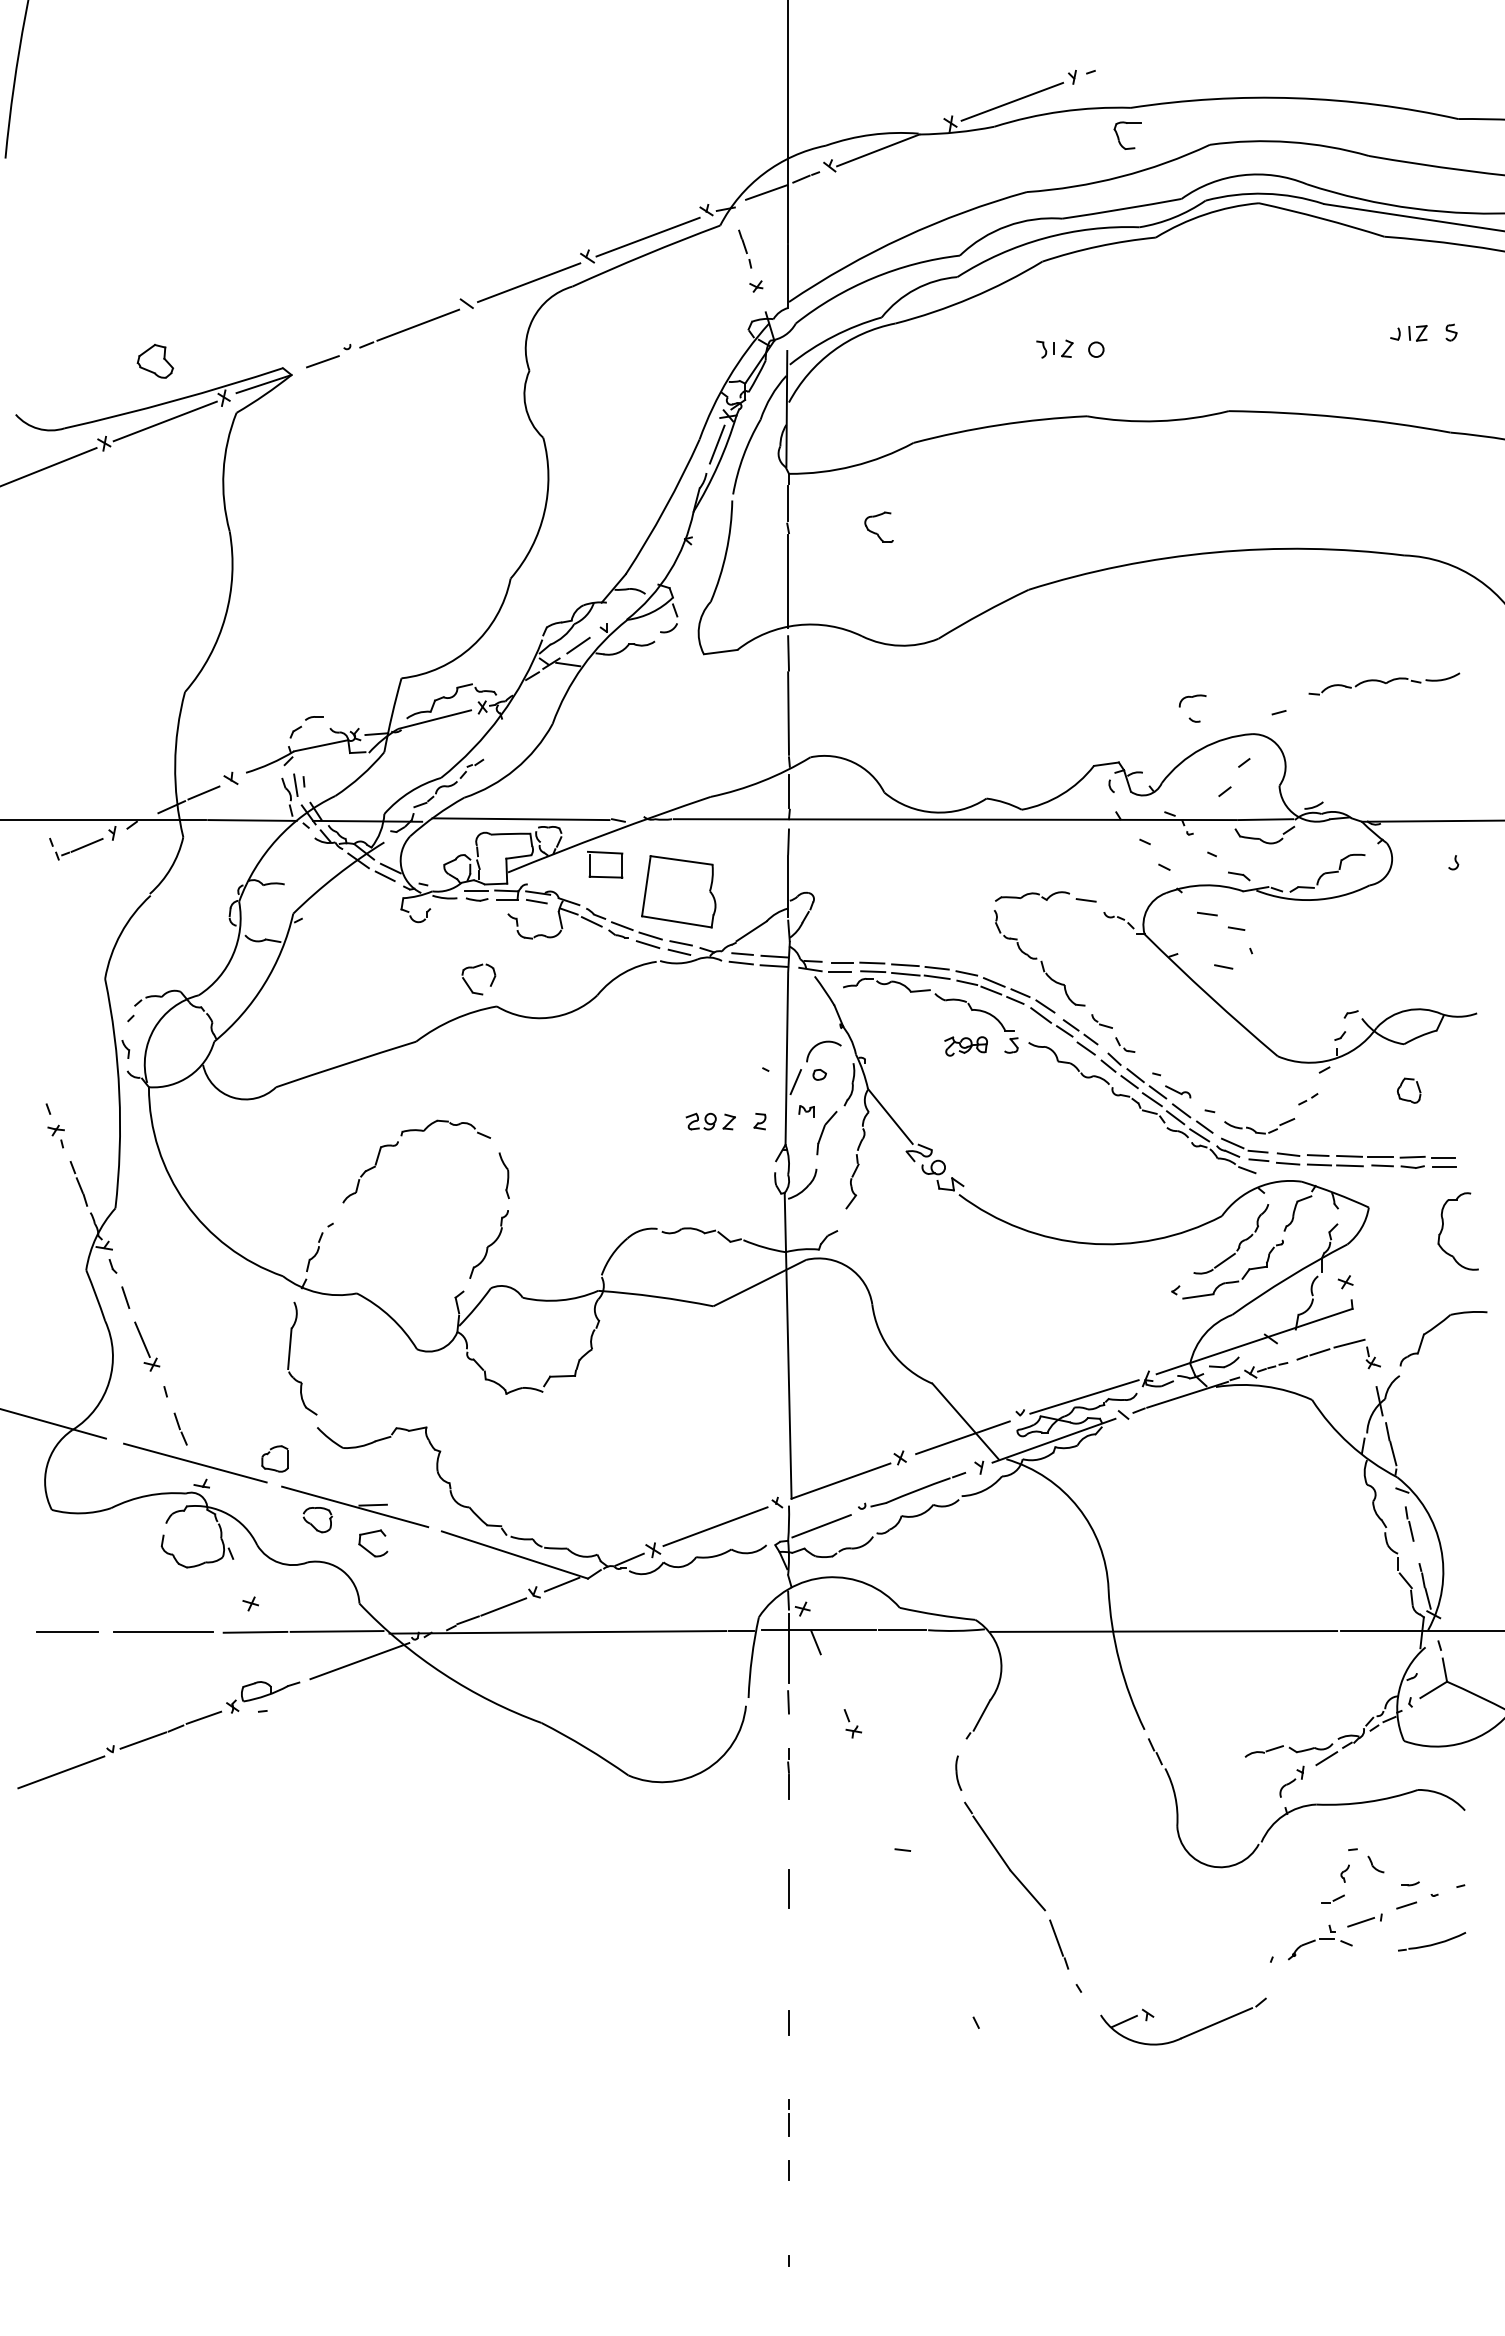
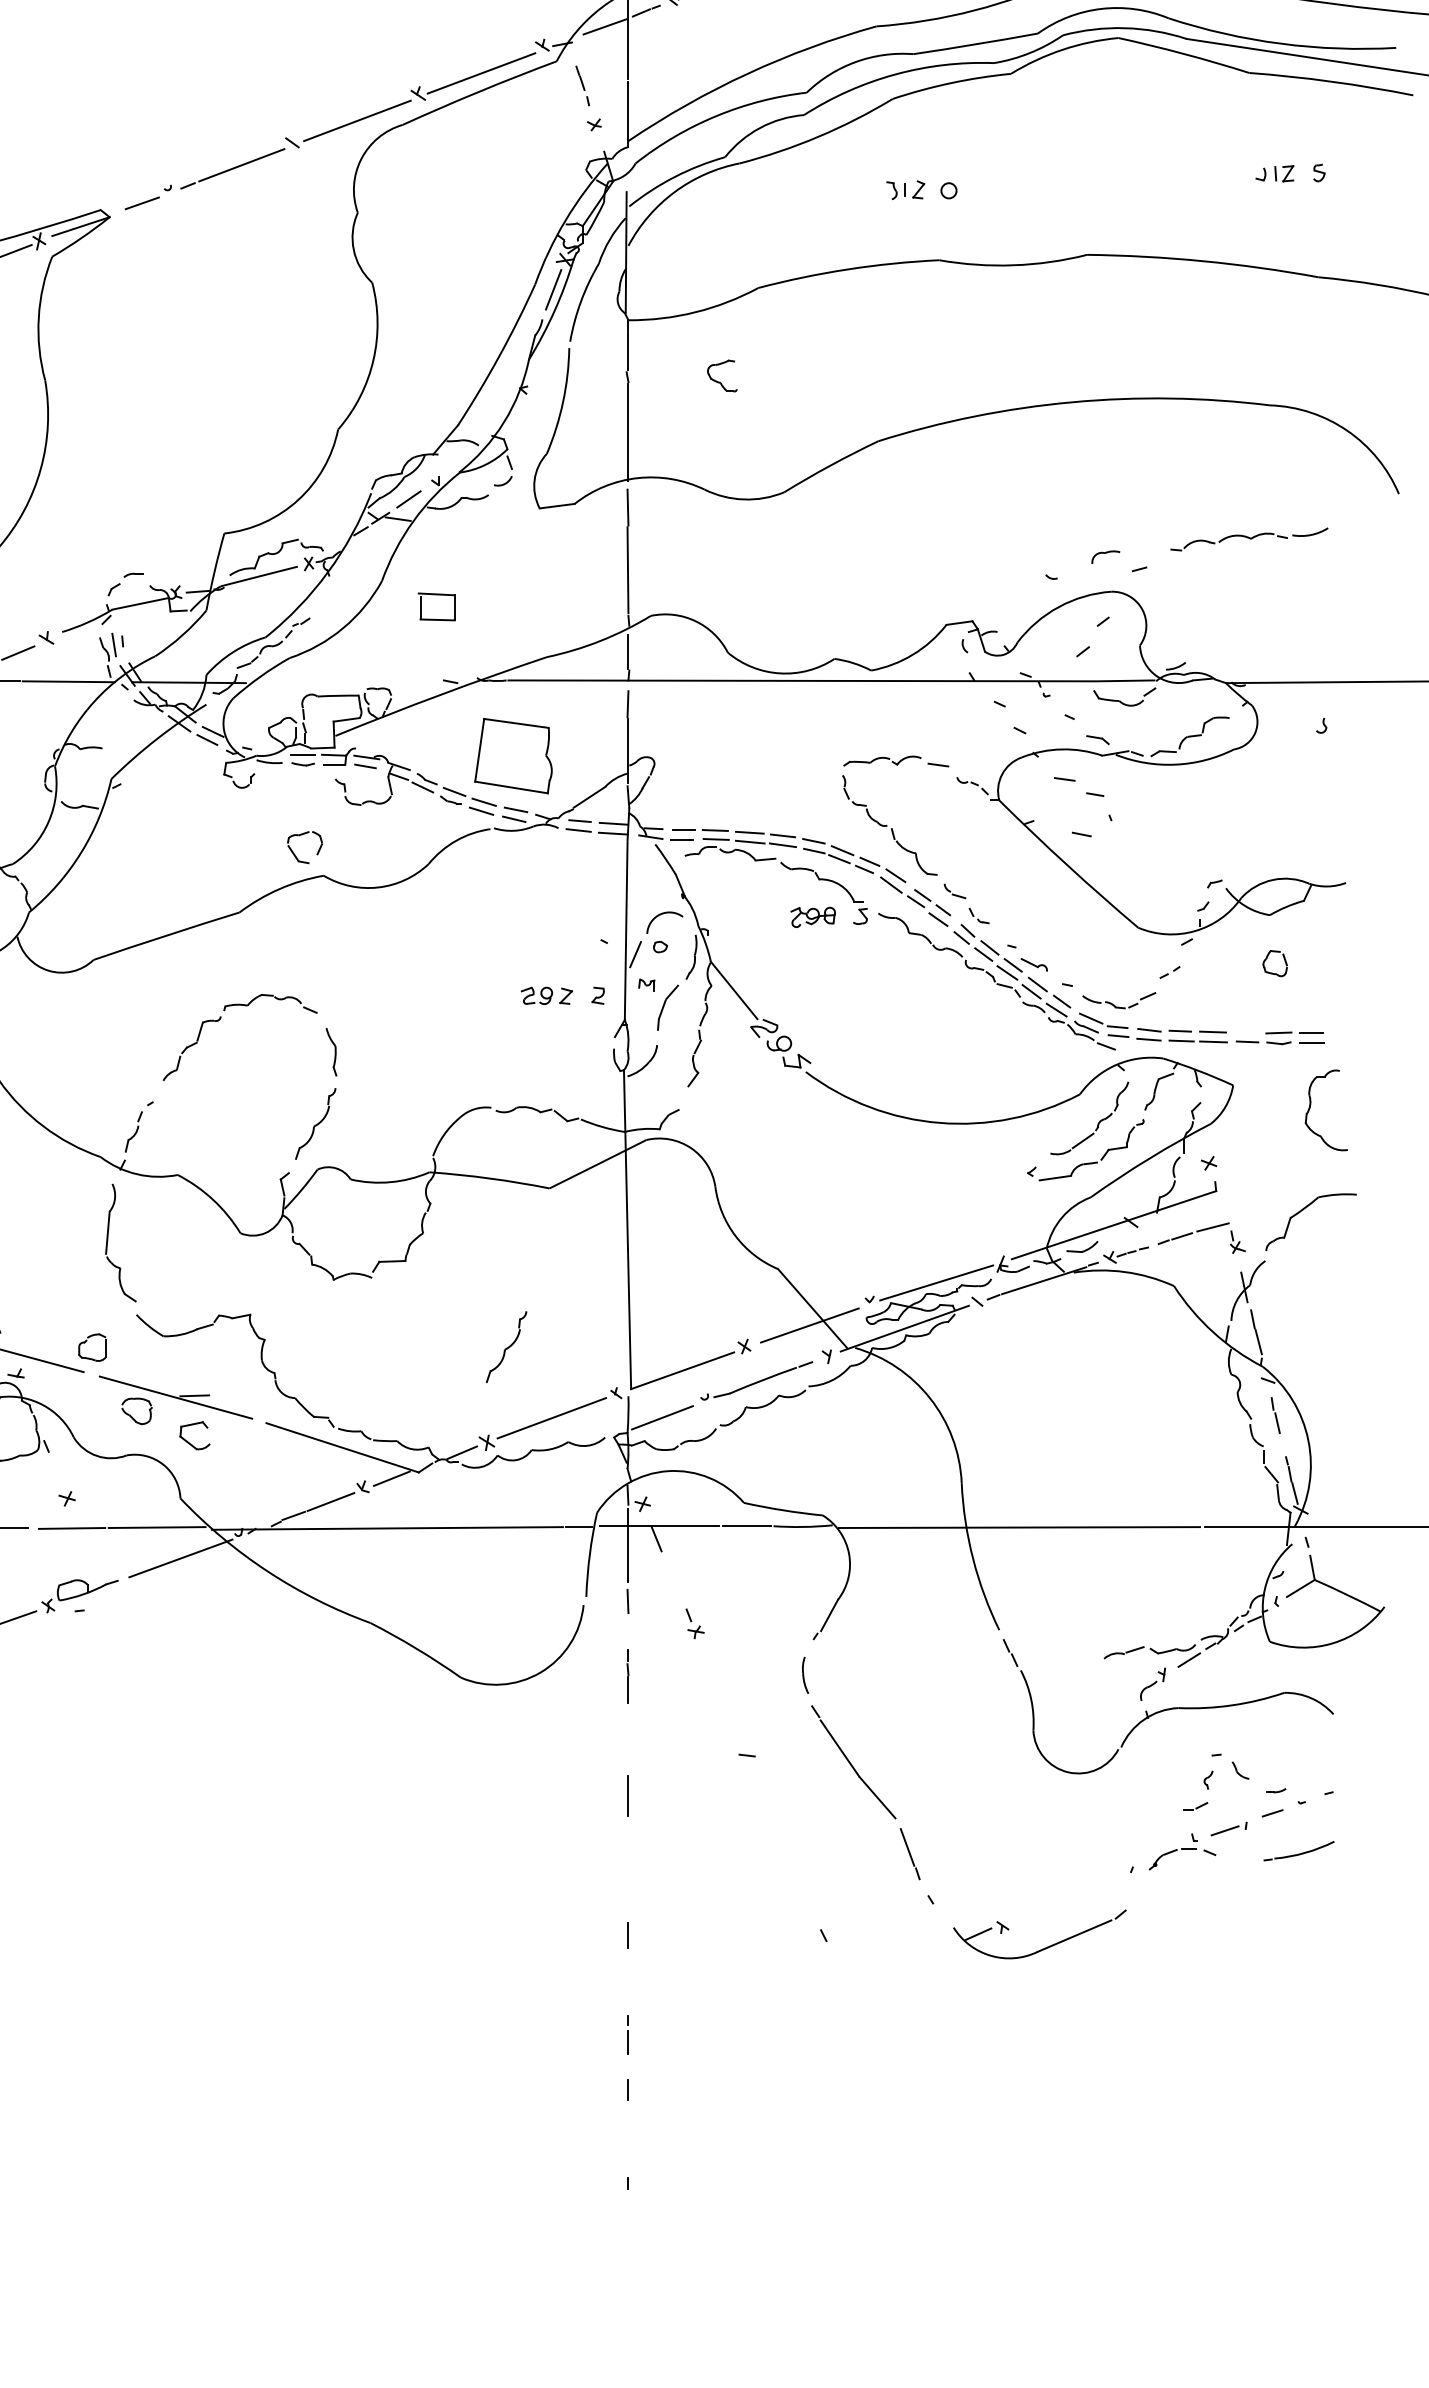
part: (1192, 700) -> (1105, 556), moved
line: (520, 819) -> (348, 680), removed
part: (605, 853) -> (437, 595), moved
line: (1380, 1156) -> (1245, 1032), removed
part: (671, 1458) -> (505, 1347), added

